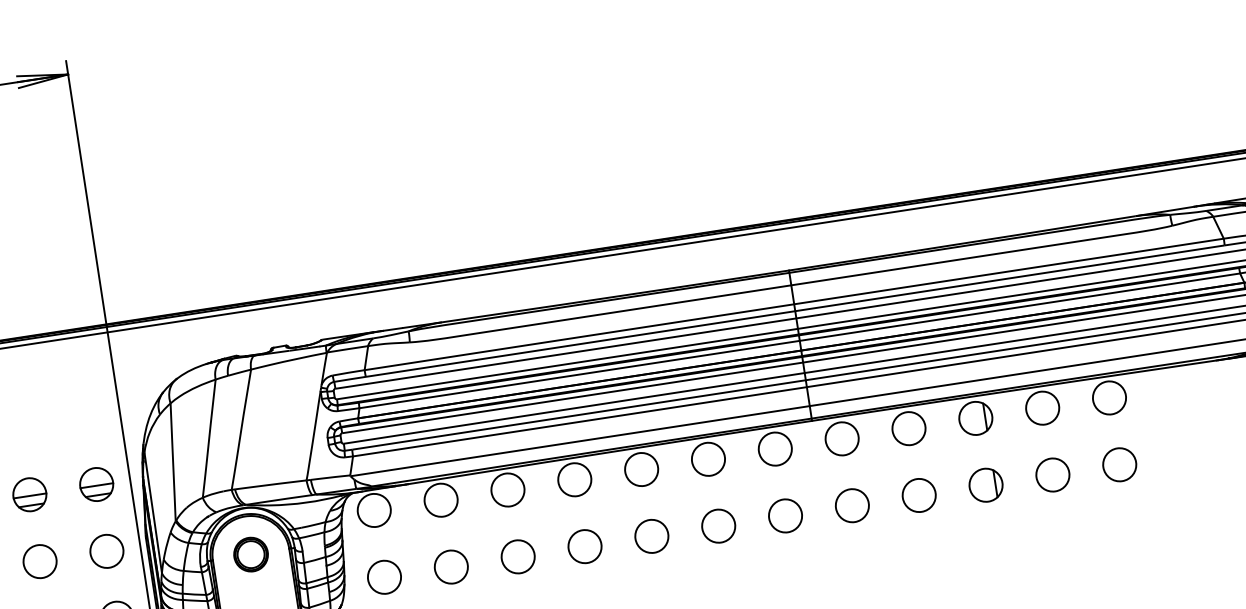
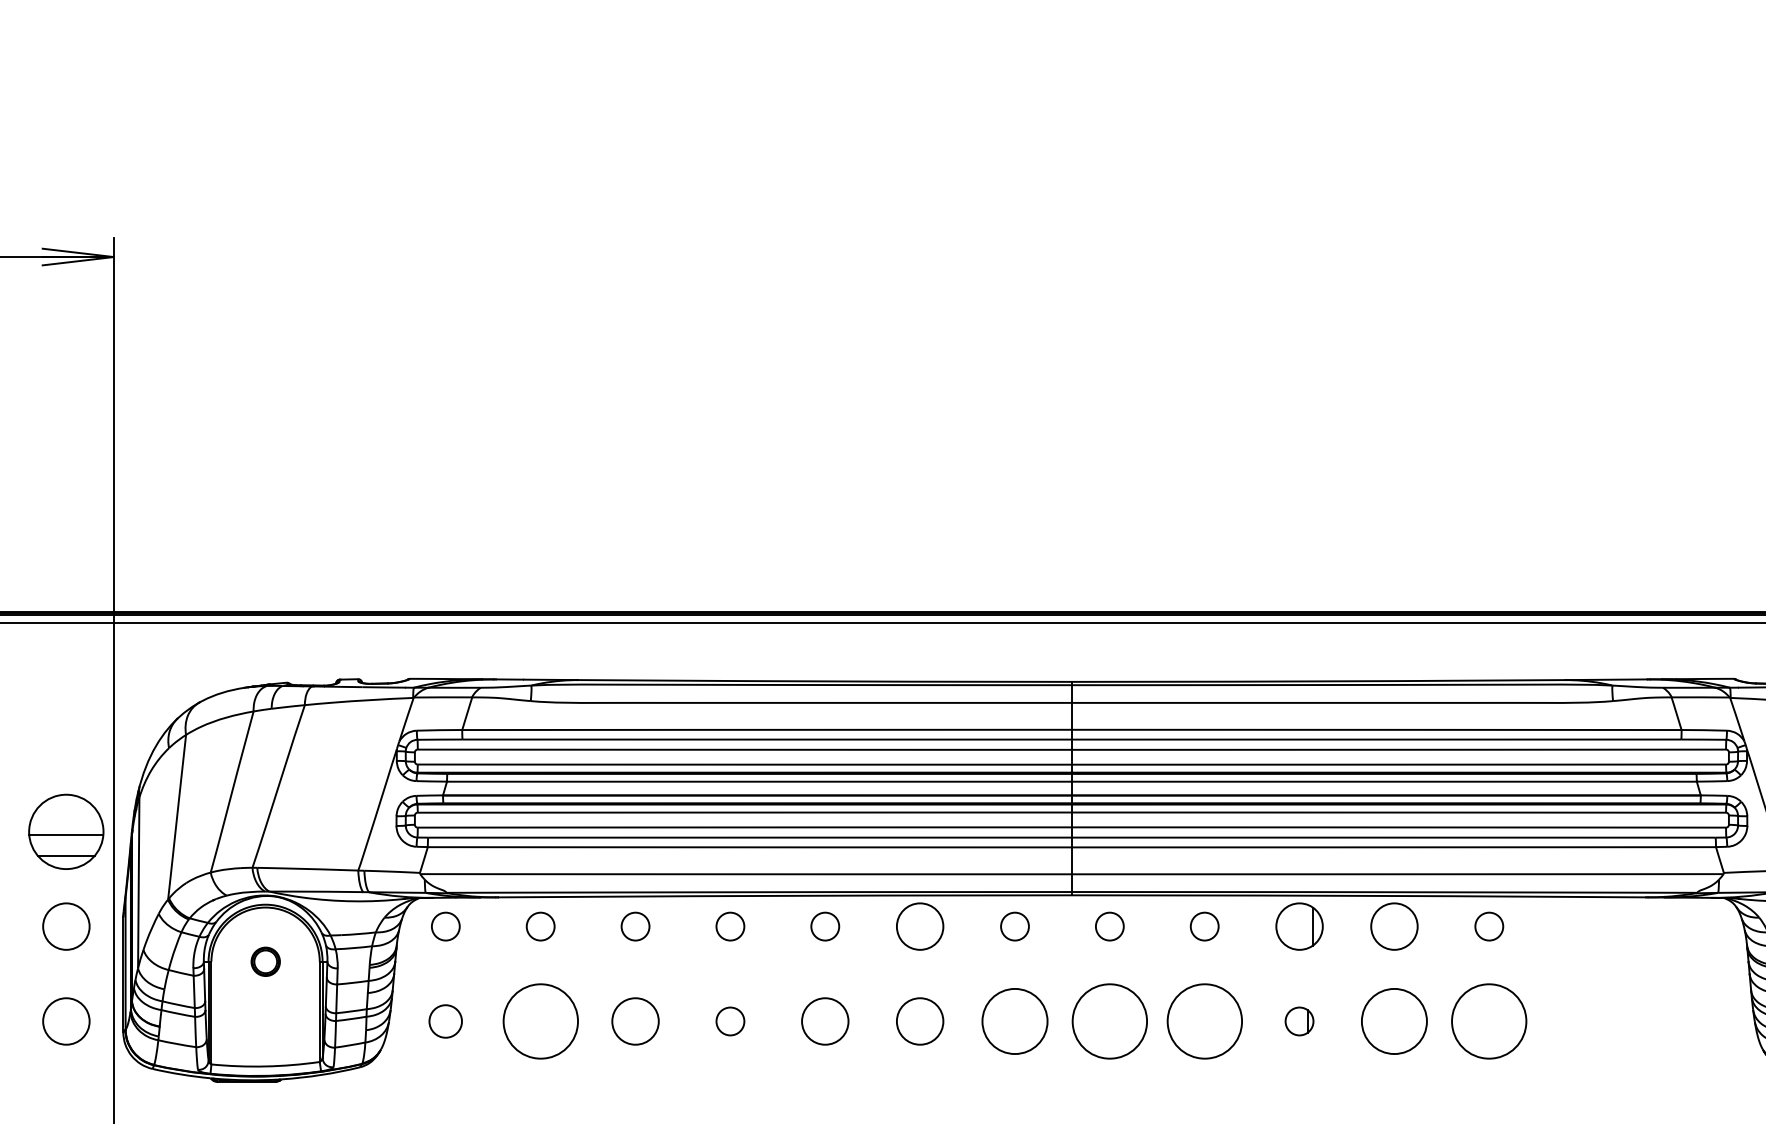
circle: (1109, 397) -> (1489, 926), size x0.6
circle: (908, 428) -> (1204, 926), size x0.6
circle: (841, 438) -> (1109, 926), size x0.6
circle: (774, 449) -> (1014, 926), size x0.6
circle: (1119, 464) -> (1489, 1021), size x1.6
circle: (641, 469) -> (825, 926), size x0.6
circle: (1052, 475) -> (1394, 1021), size x1.4
circle: (574, 479) -> (730, 926), size x0.6
part: (96, 484) -> (66, 831), size x1.6
part: (986, 485) -> (1299, 1021), size x0.6
circle: (507, 489) -> (635, 926), size x0.6
circle: (919, 495) -> (1204, 1021), size x1.6
circle: (440, 500) -> (540, 926), size x0.6
circle: (852, 505) -> (1109, 1021), size x1.6
circle: (374, 510) -> (445, 926), size x0.6
circle: (785, 516) -> (1014, 1021), size x1.4
circle: (585, 546) -> (730, 1021), size x0.6
part: (250, 554) -> (265, 961), size x0.6
circle: (451, 567) -> (540, 1021), size x1.6
circle: (384, 577) -> (445, 1021), size x0.7

